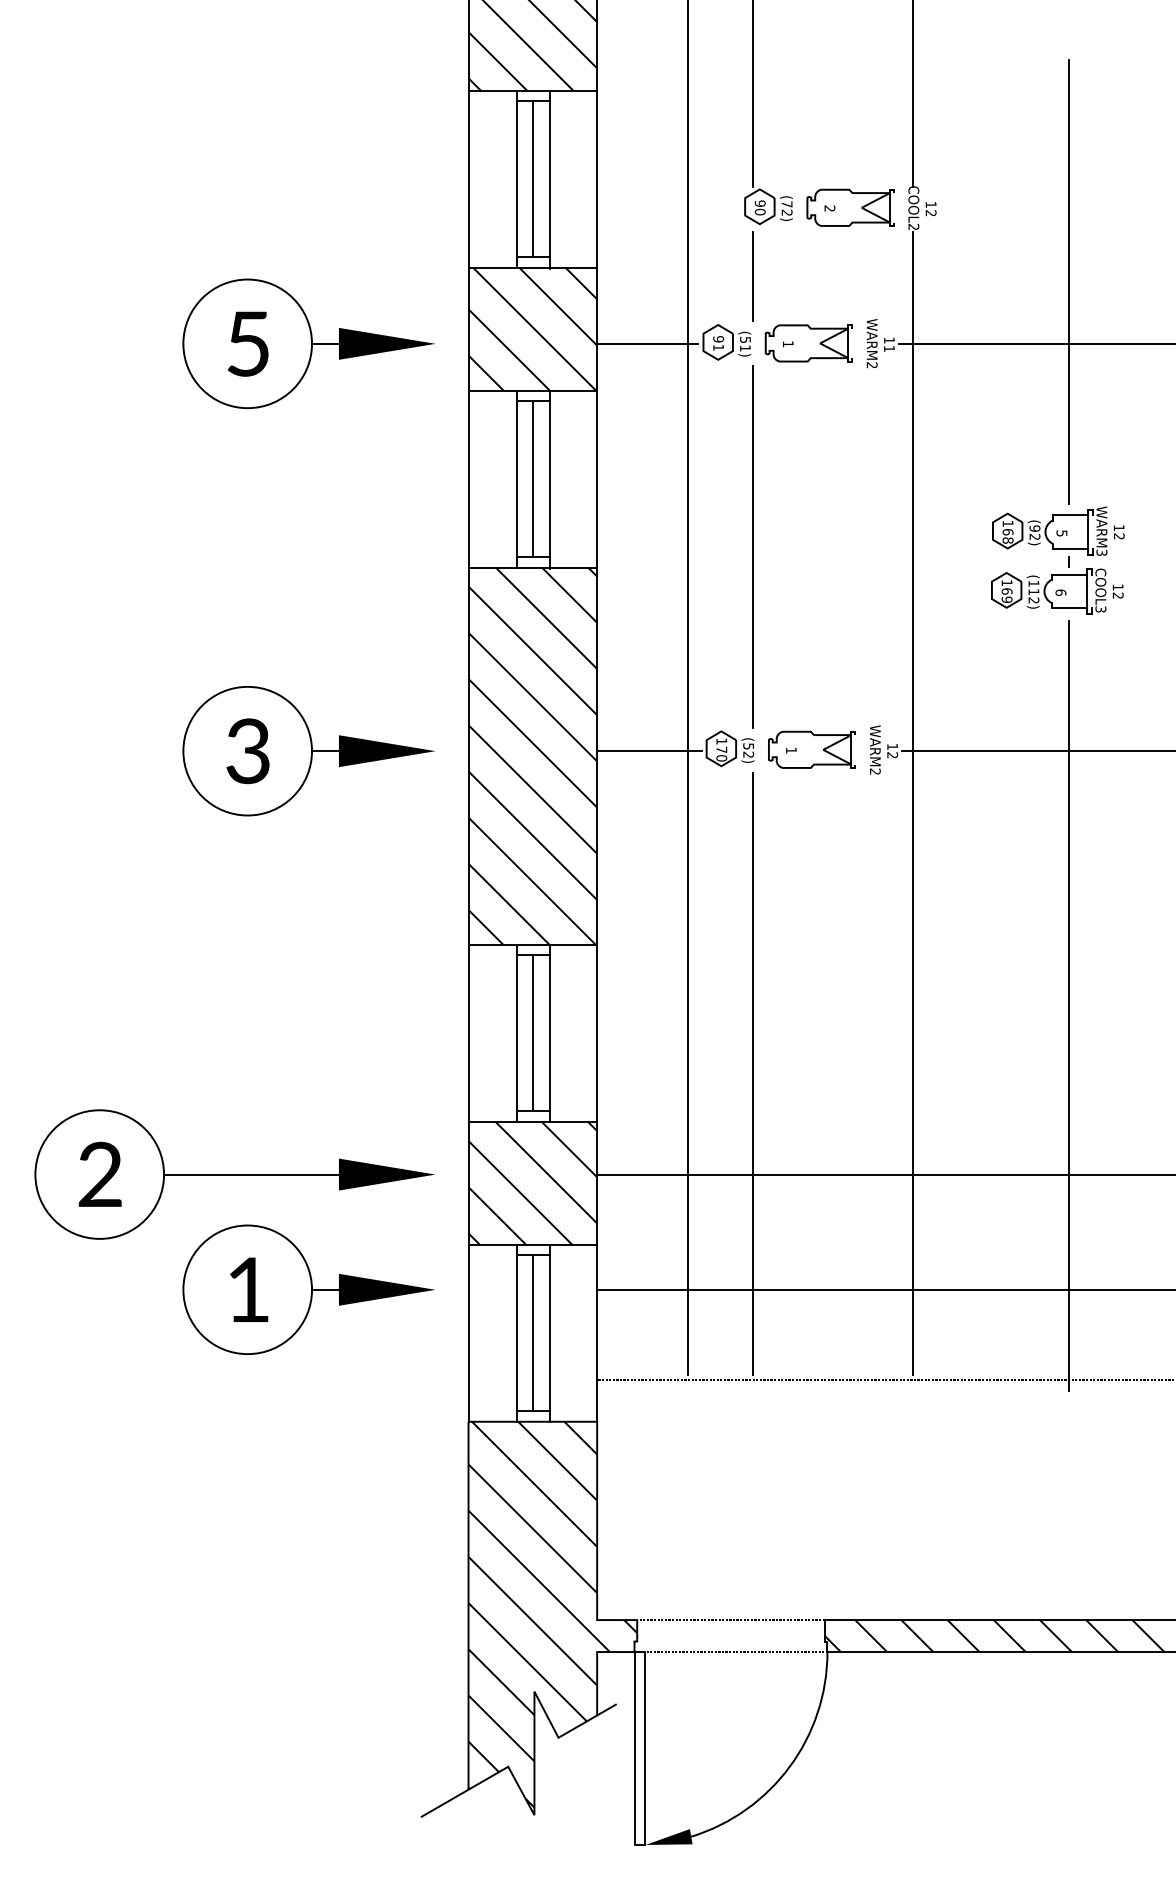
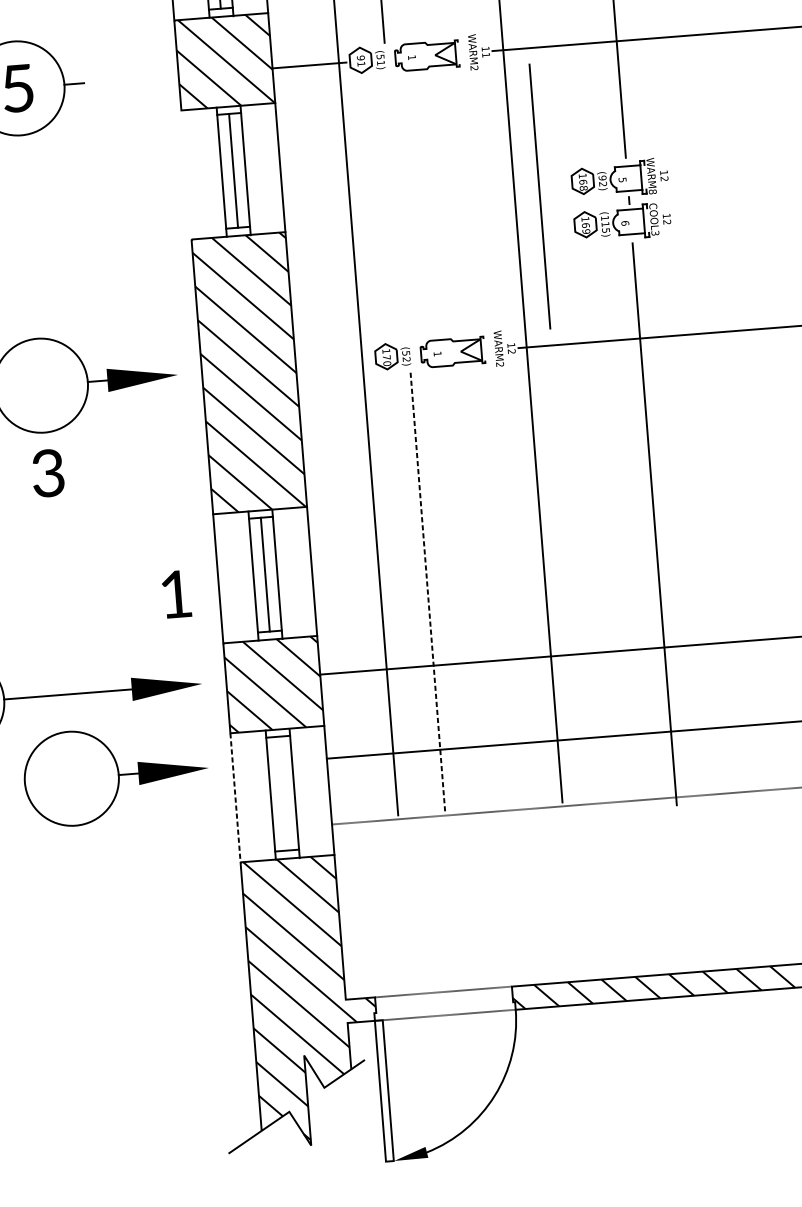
fill: (386, 343) -> (118, 80), removed
line: (468, 479) -> (186, 174), removed
line: (752, 546) -> (539, 196), moved
text: (1101, 552) -> (652, 191), WARM3 -> WARM8
text: (1033, 600) -> (605, 230), (112) -> (115)
text: (247, 751) -> (47, 473), moved
line: (649, 751) -> (334, 362), removed
line: (752, 1073) -> (427, 591), solid -> dashed
text: (249, 1289) -> (176, 594), moved
line: (533, 1332) -> (282, 793), removed
line: (468, 1333) -> (235, 797), solid -> dashed

